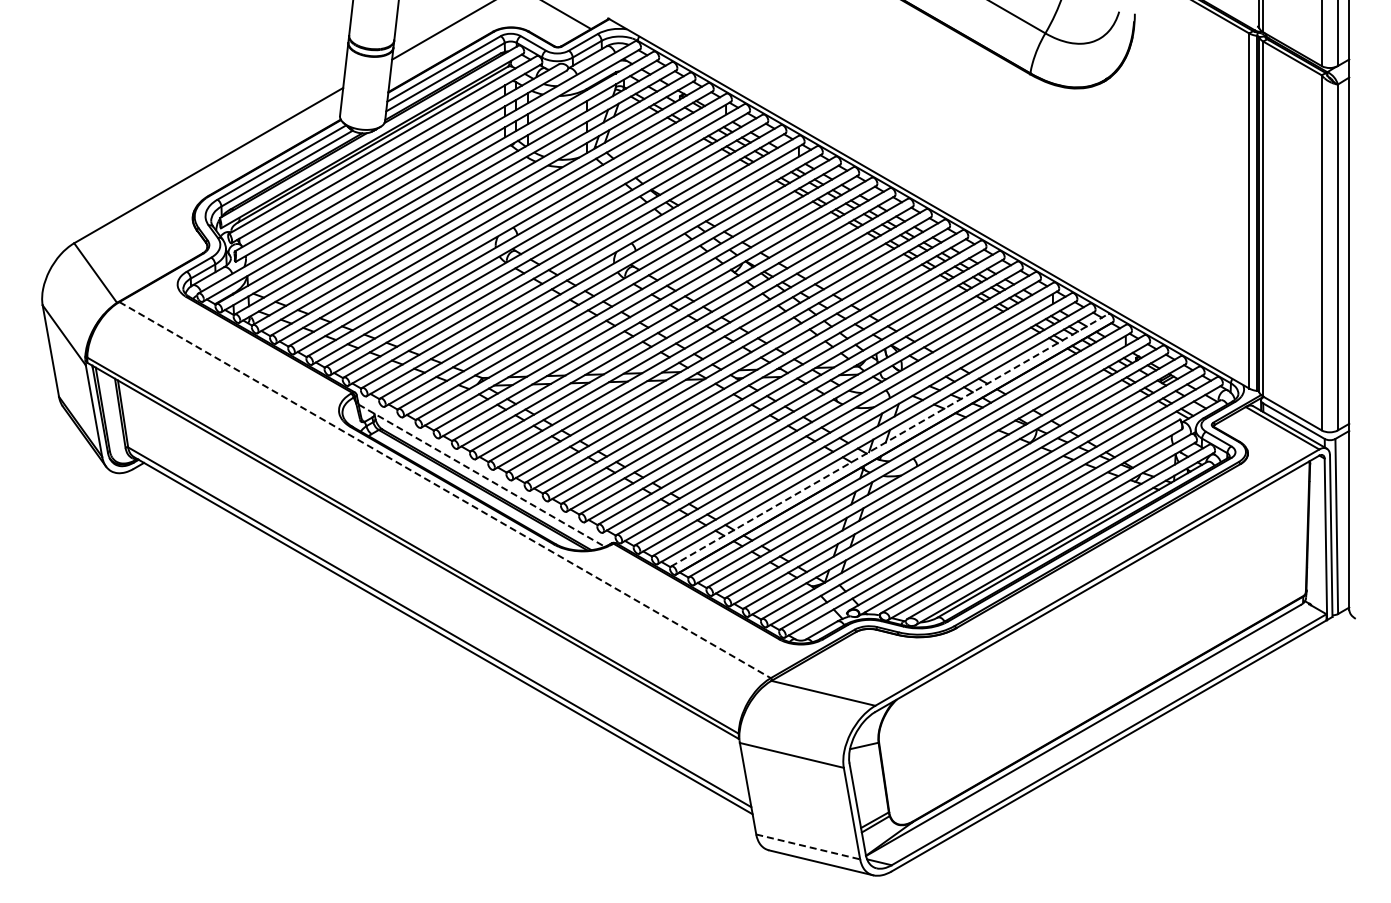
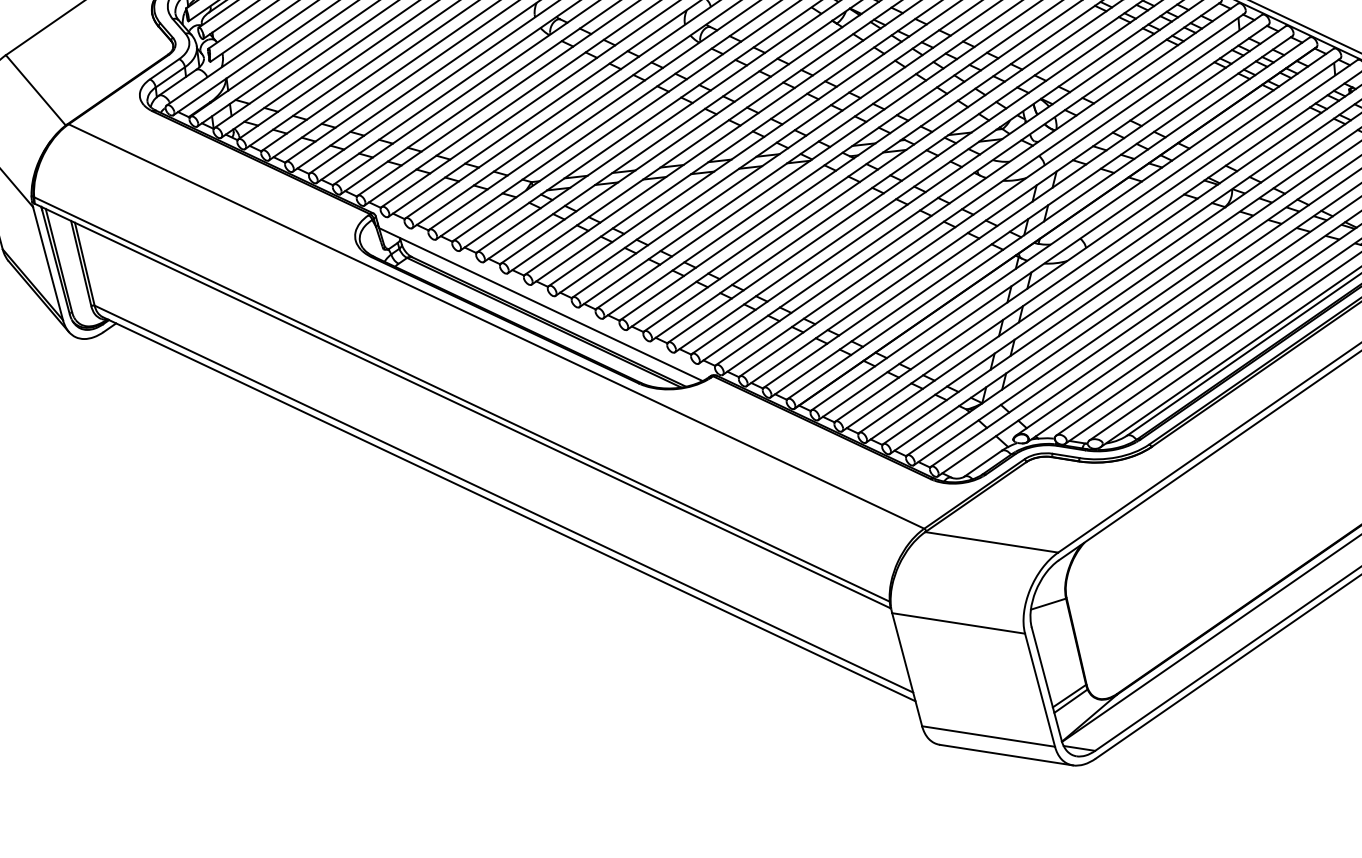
line: (889, 440) -> (1048, 218), dashed -> solid
line: (482, 475) -> (541, 304), dashed -> solid
line: (445, 490) -> (496, 326), dashed -> solid
line: (808, 847) -> (988, 737), dashed -> solid

